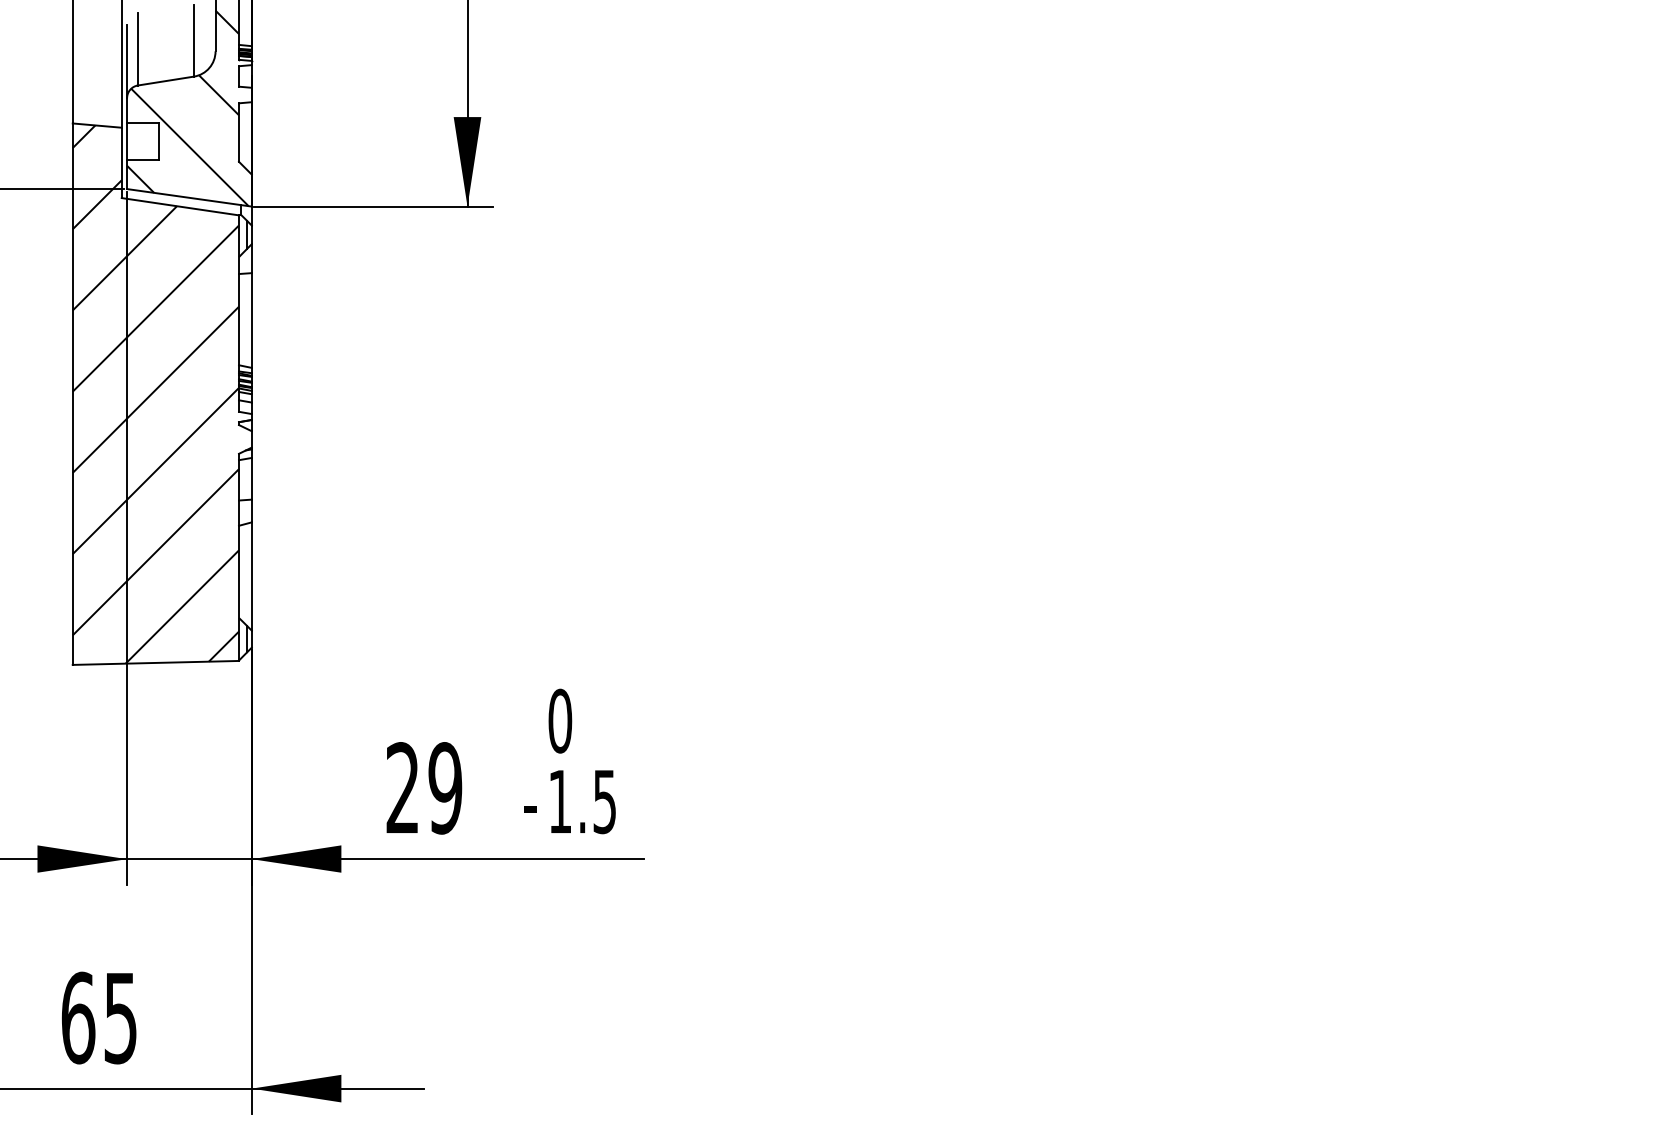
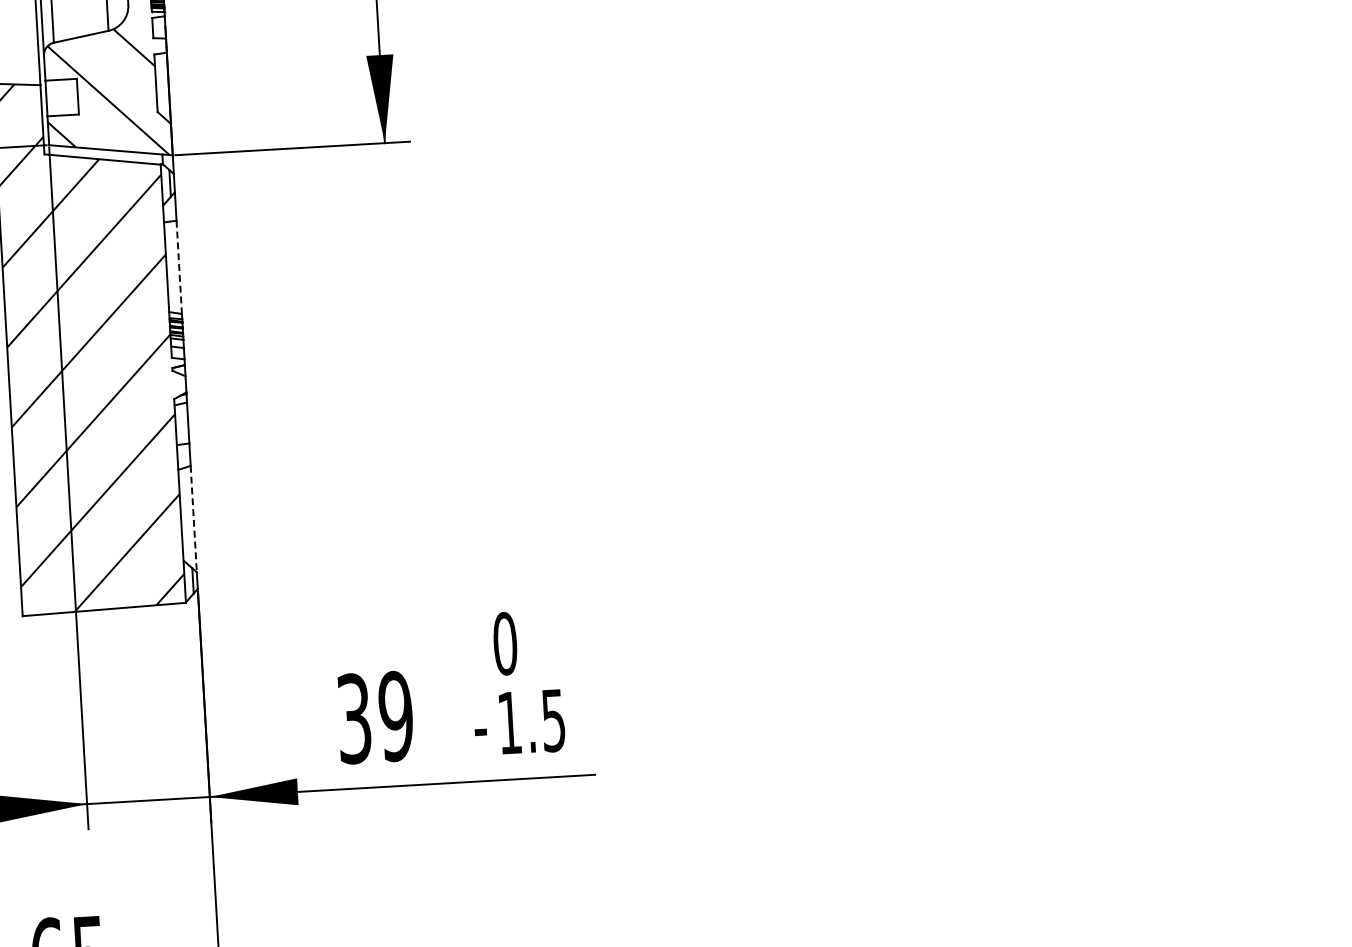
line: (251, 321) -> (179, 268), solid -> dashed
line: (251, 577) -> (193, 520), solid -> dashed
text: (402, 788) -> (353, 718), 29 -> 39

